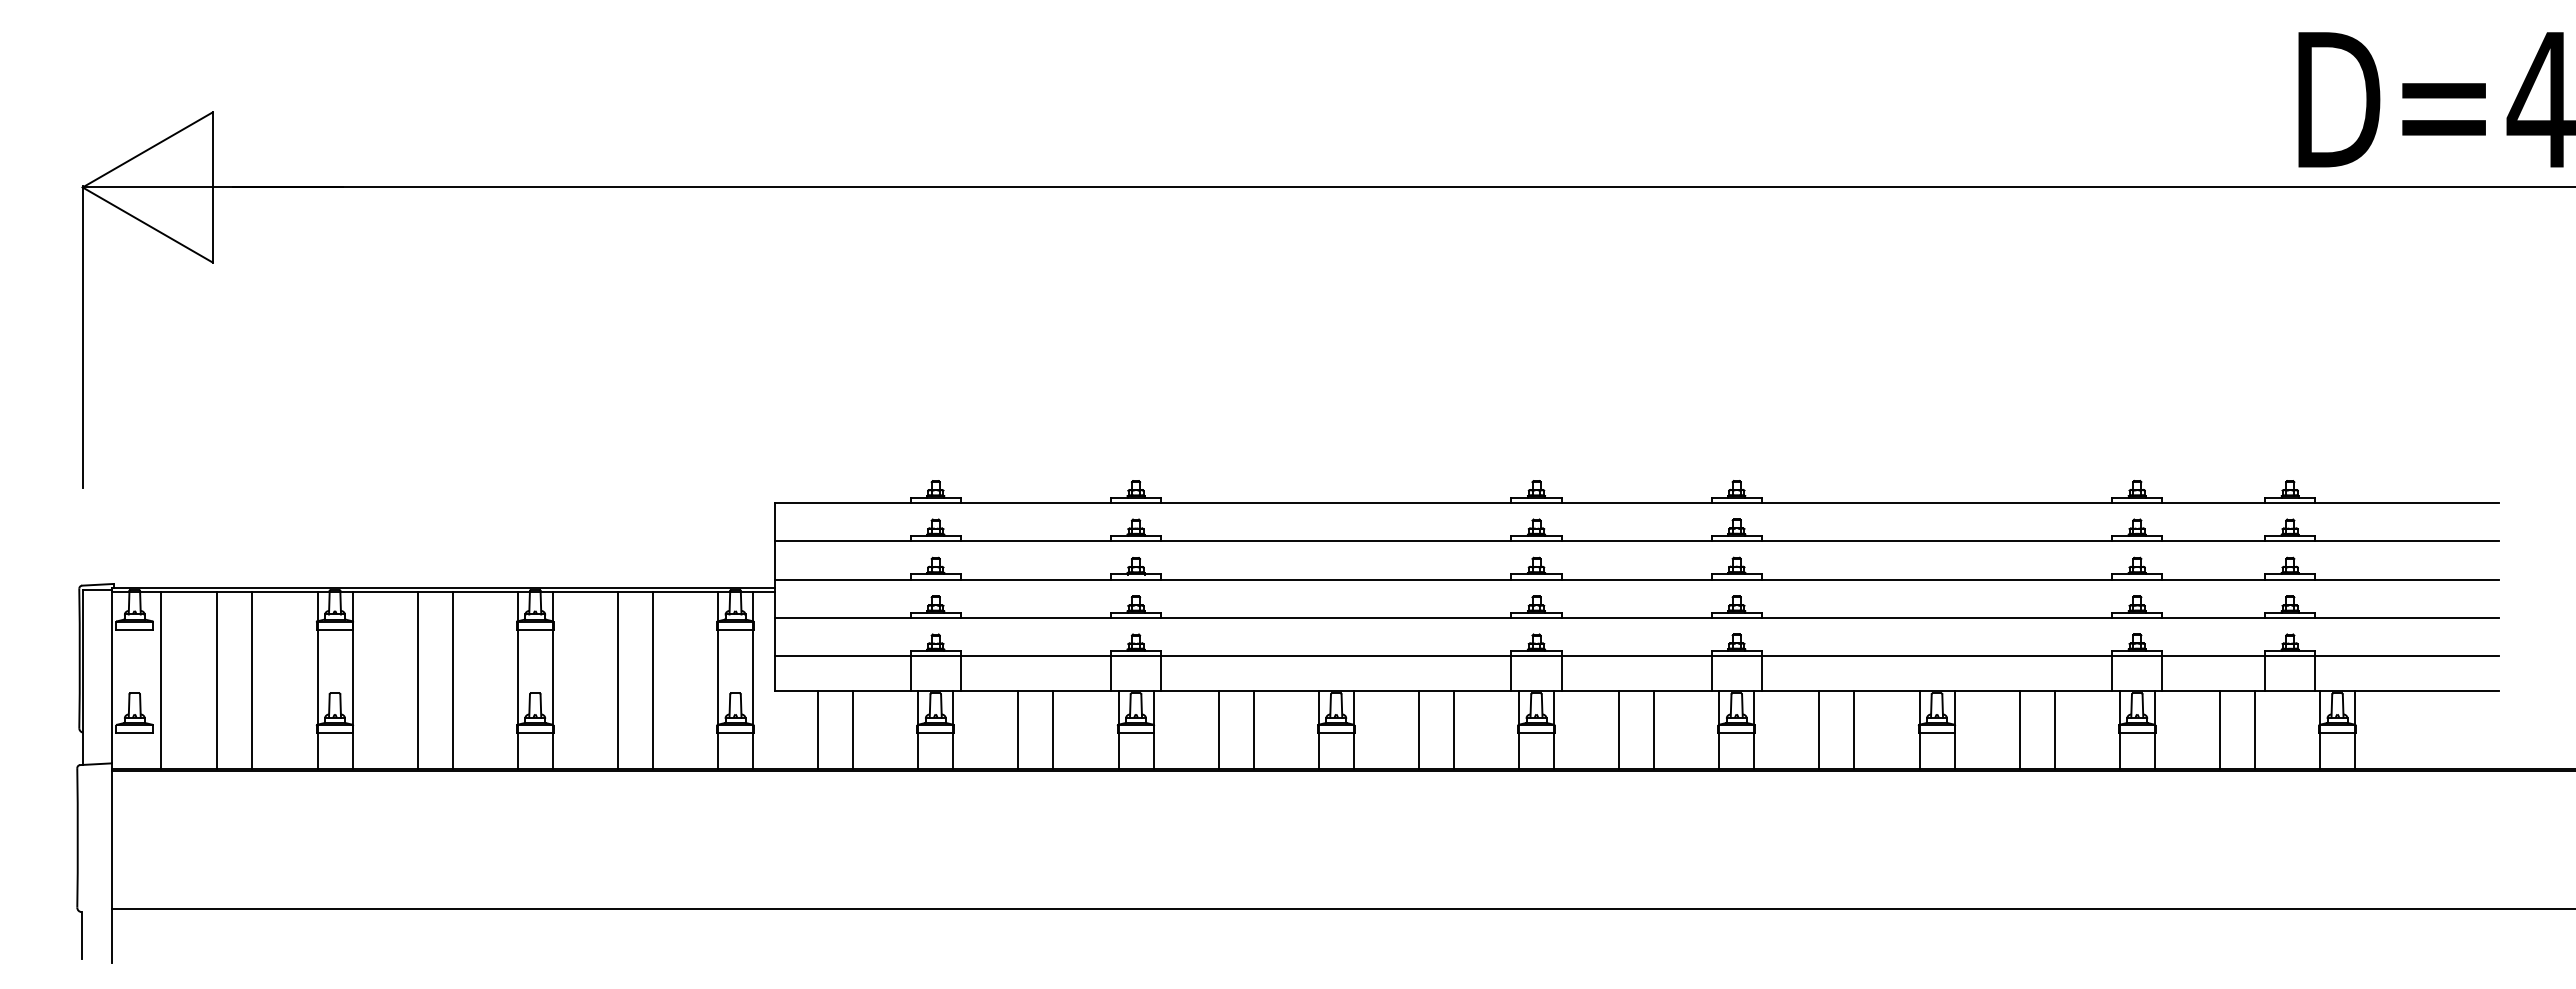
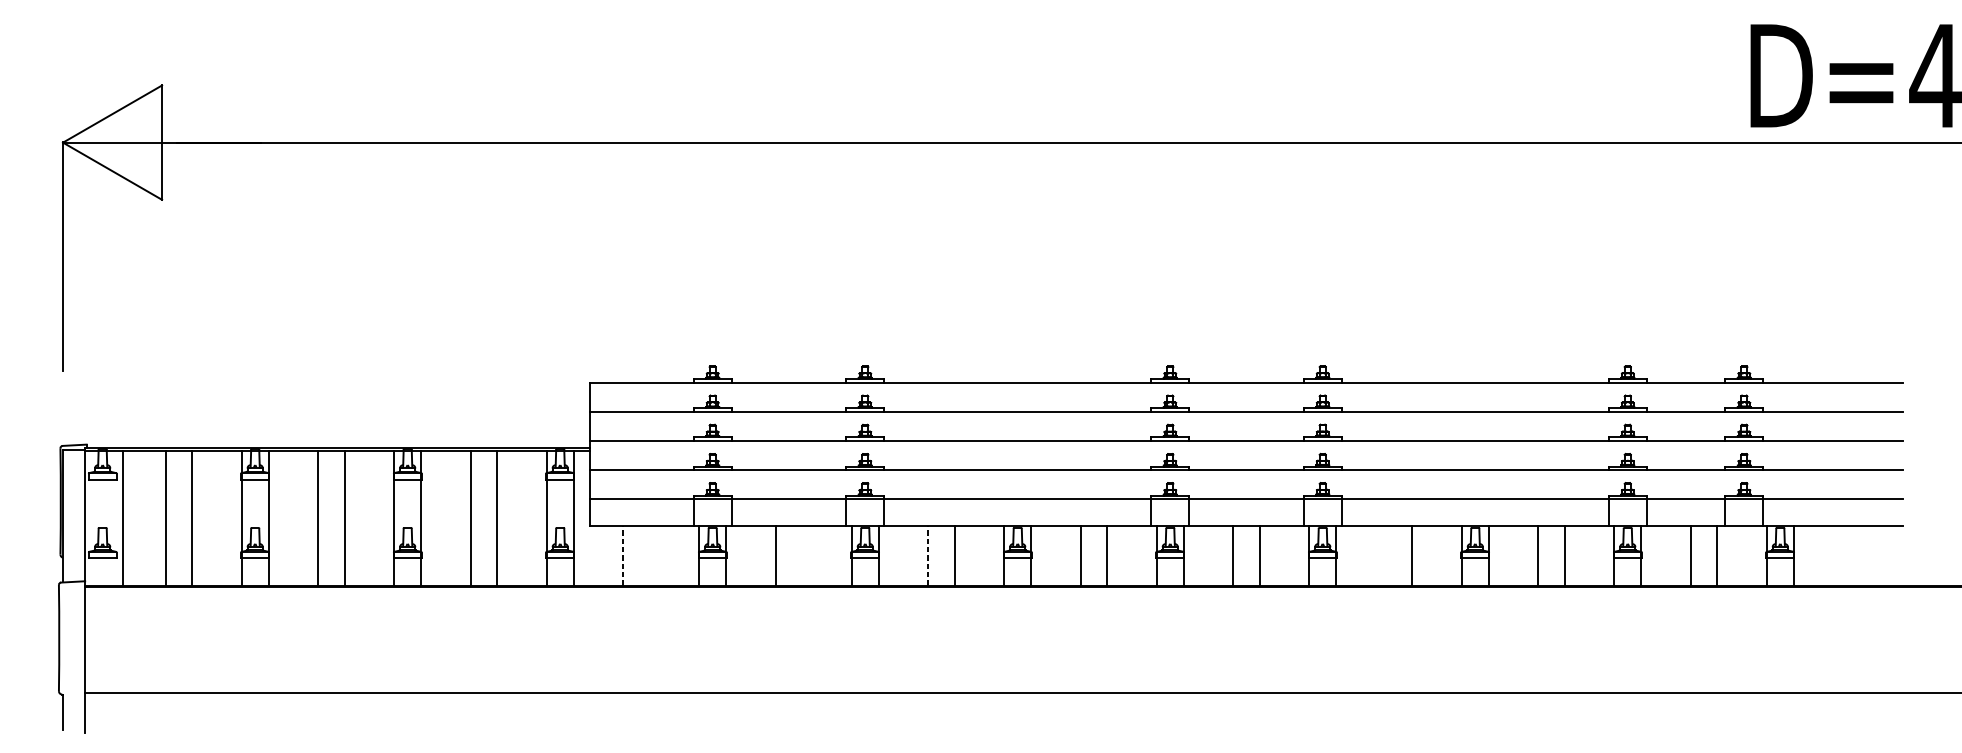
line: (818, 729) -> (623, 555), solid -> dashed
line: (853, 729) -> (650, 555), removed
line: (1053, 729) -> (802, 555), removed
line: (1218, 729) -> (928, 555), solid -> dashed
line: (1819, 729) -> (1385, 555), removed

